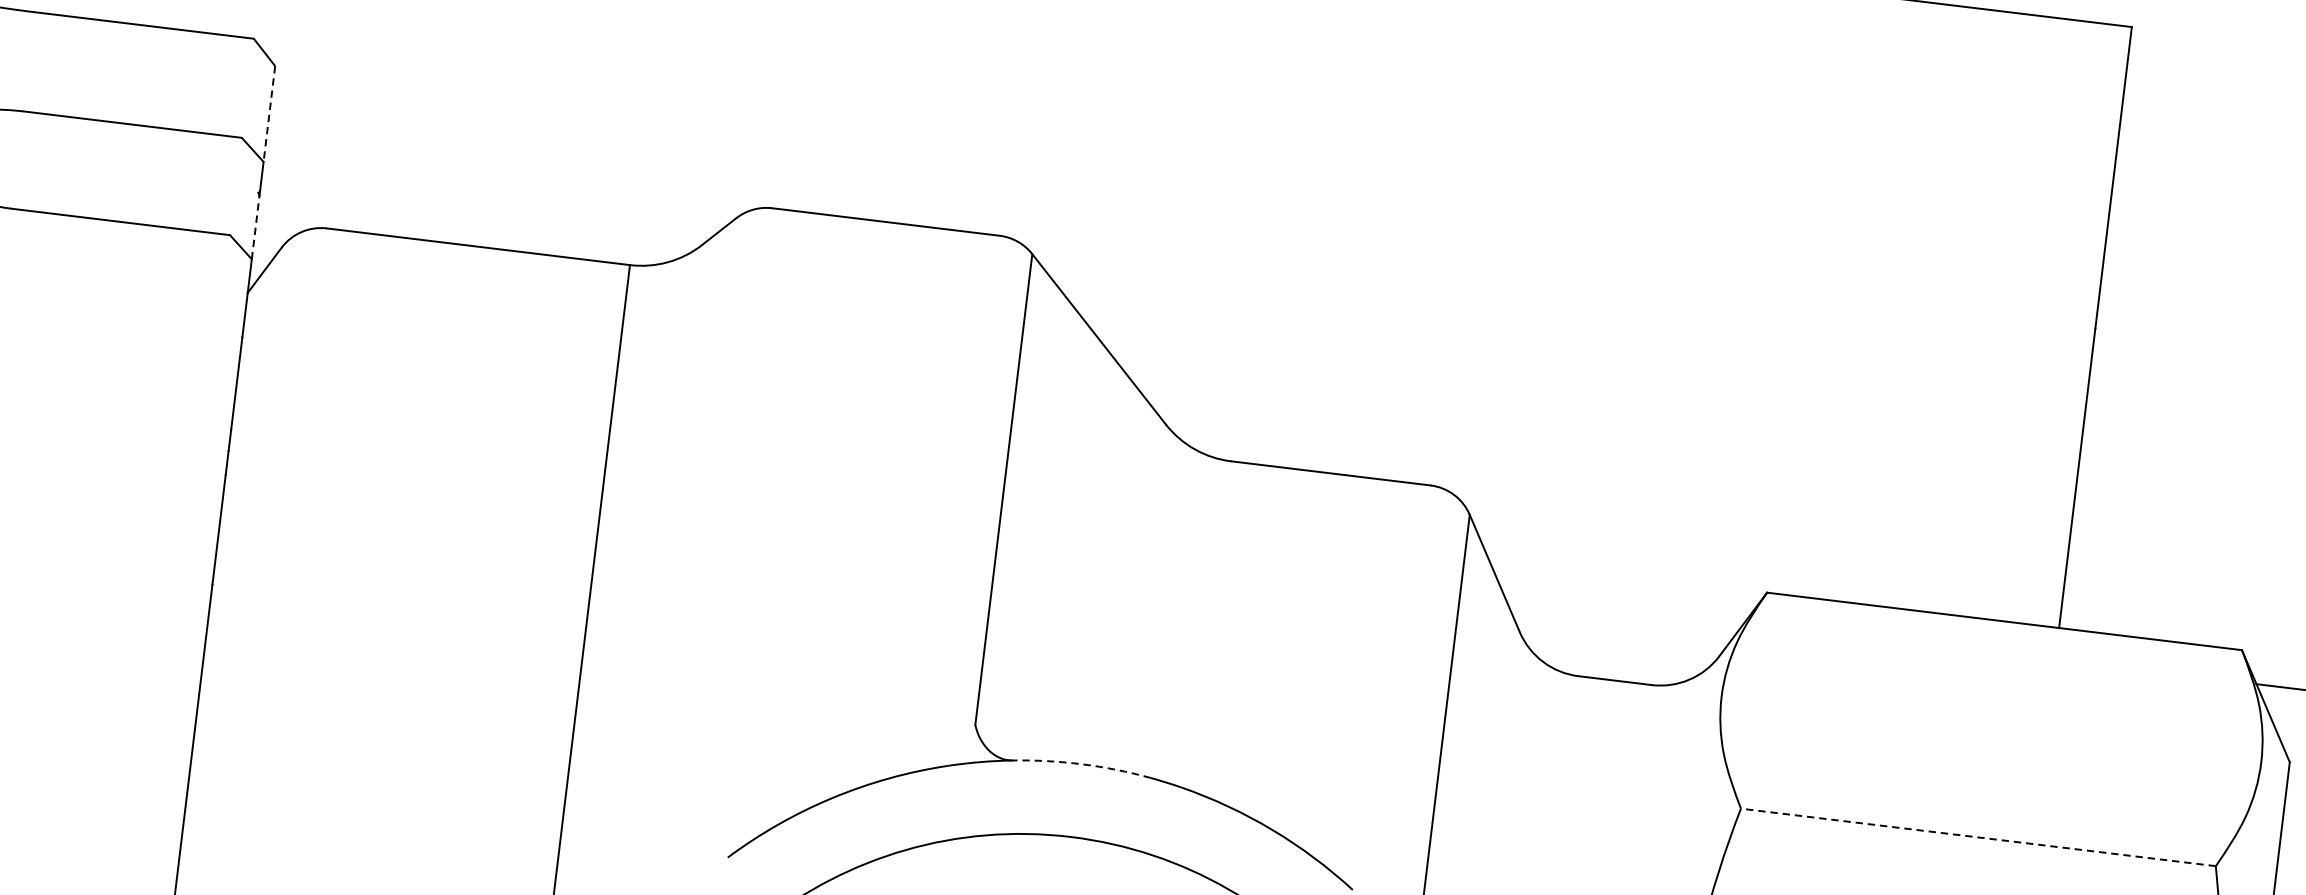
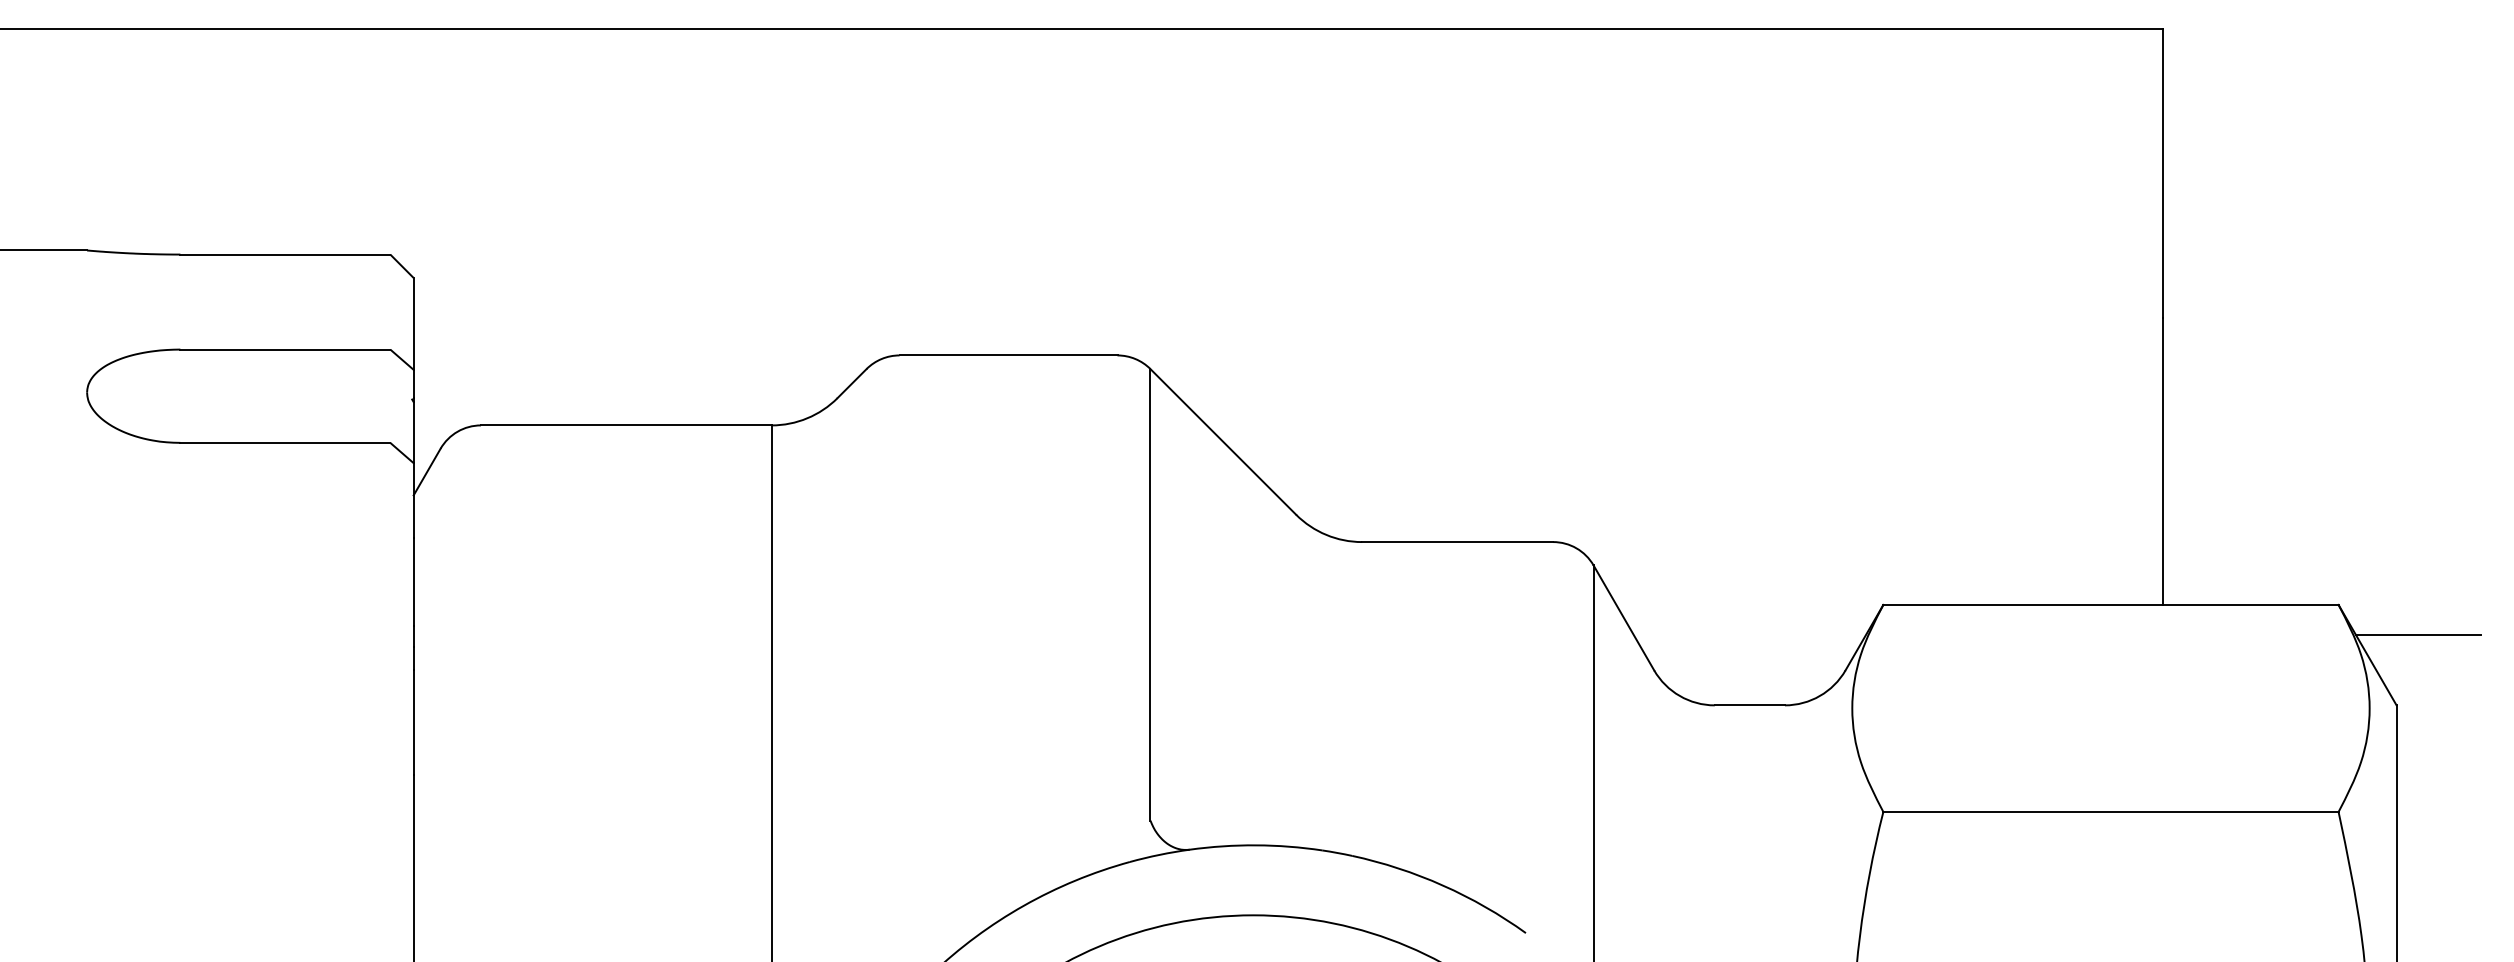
line: (269, 113) -> (413, 323), dashed -> solid
line: (255, 227) -> (413, 432), dashed -> solid
arc: (1082, 764) -> (1256, 845), dashed -> solid
line: (1977, 836) -> (2110, 811), dashed -> solid

